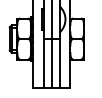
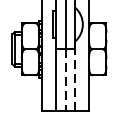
line: (59, 62) -> (75, 79), solid -> dashed
line: (51, 63) -> (65, 80), solid -> dashed

